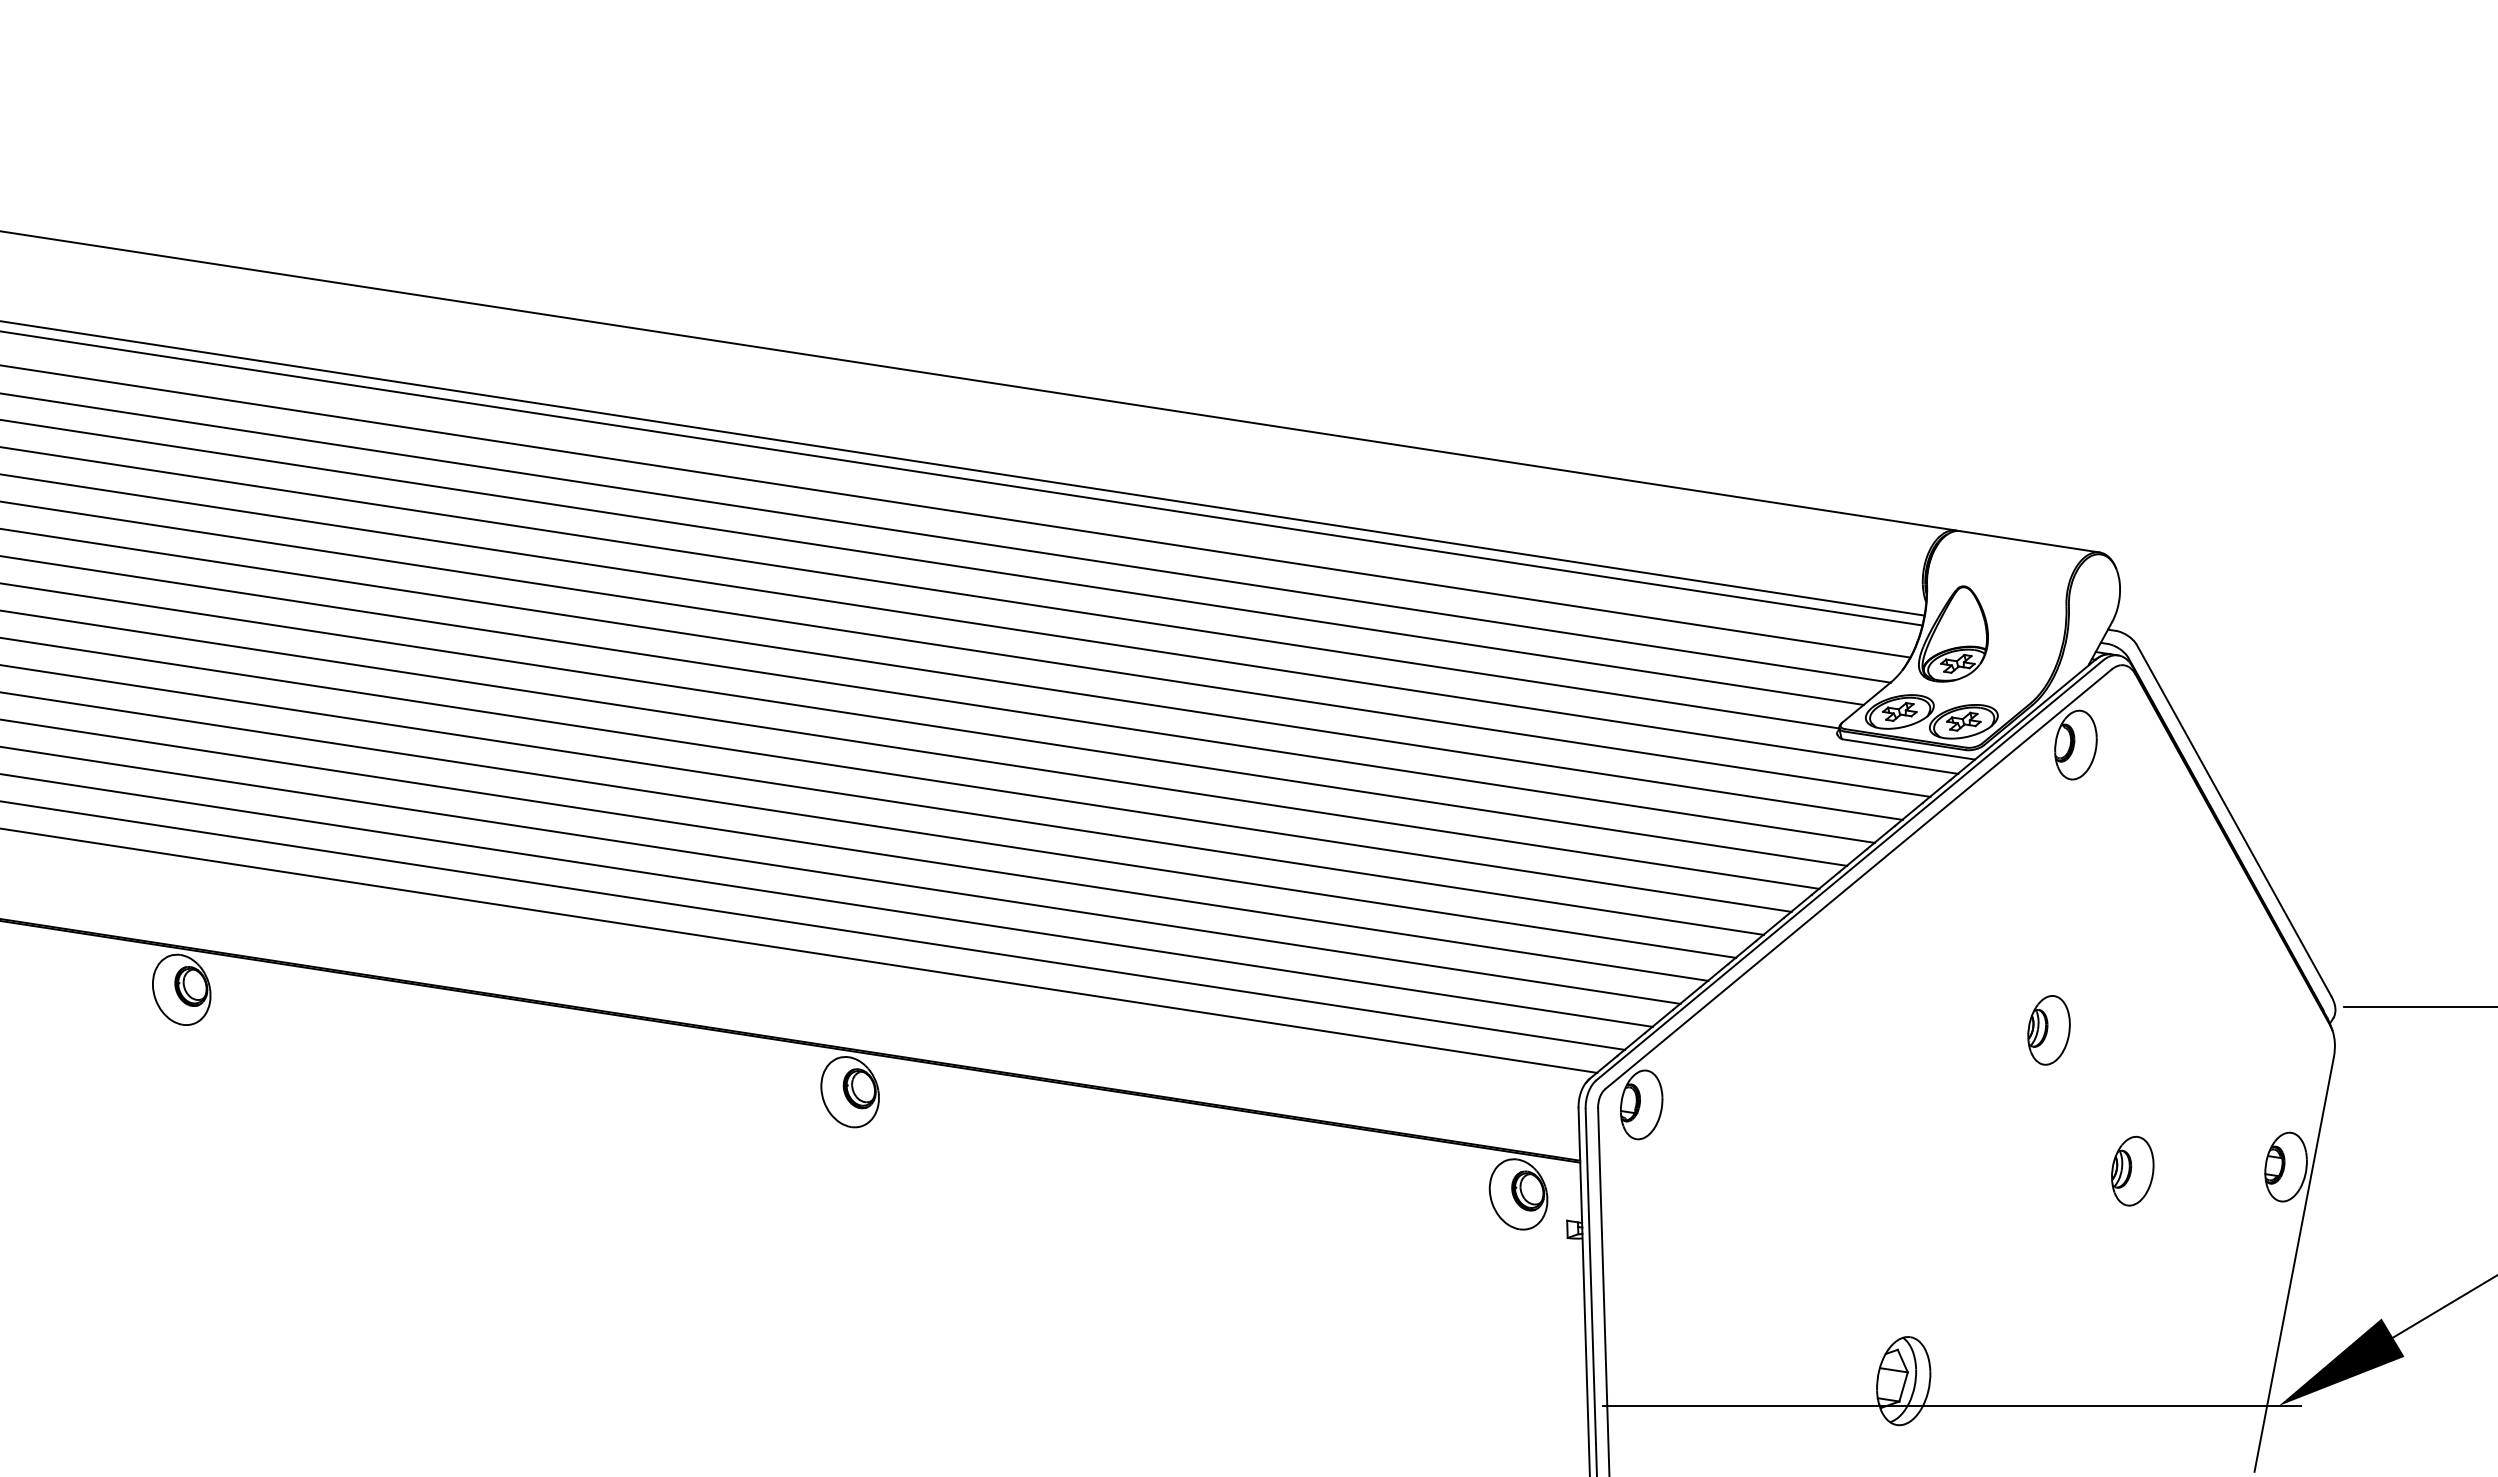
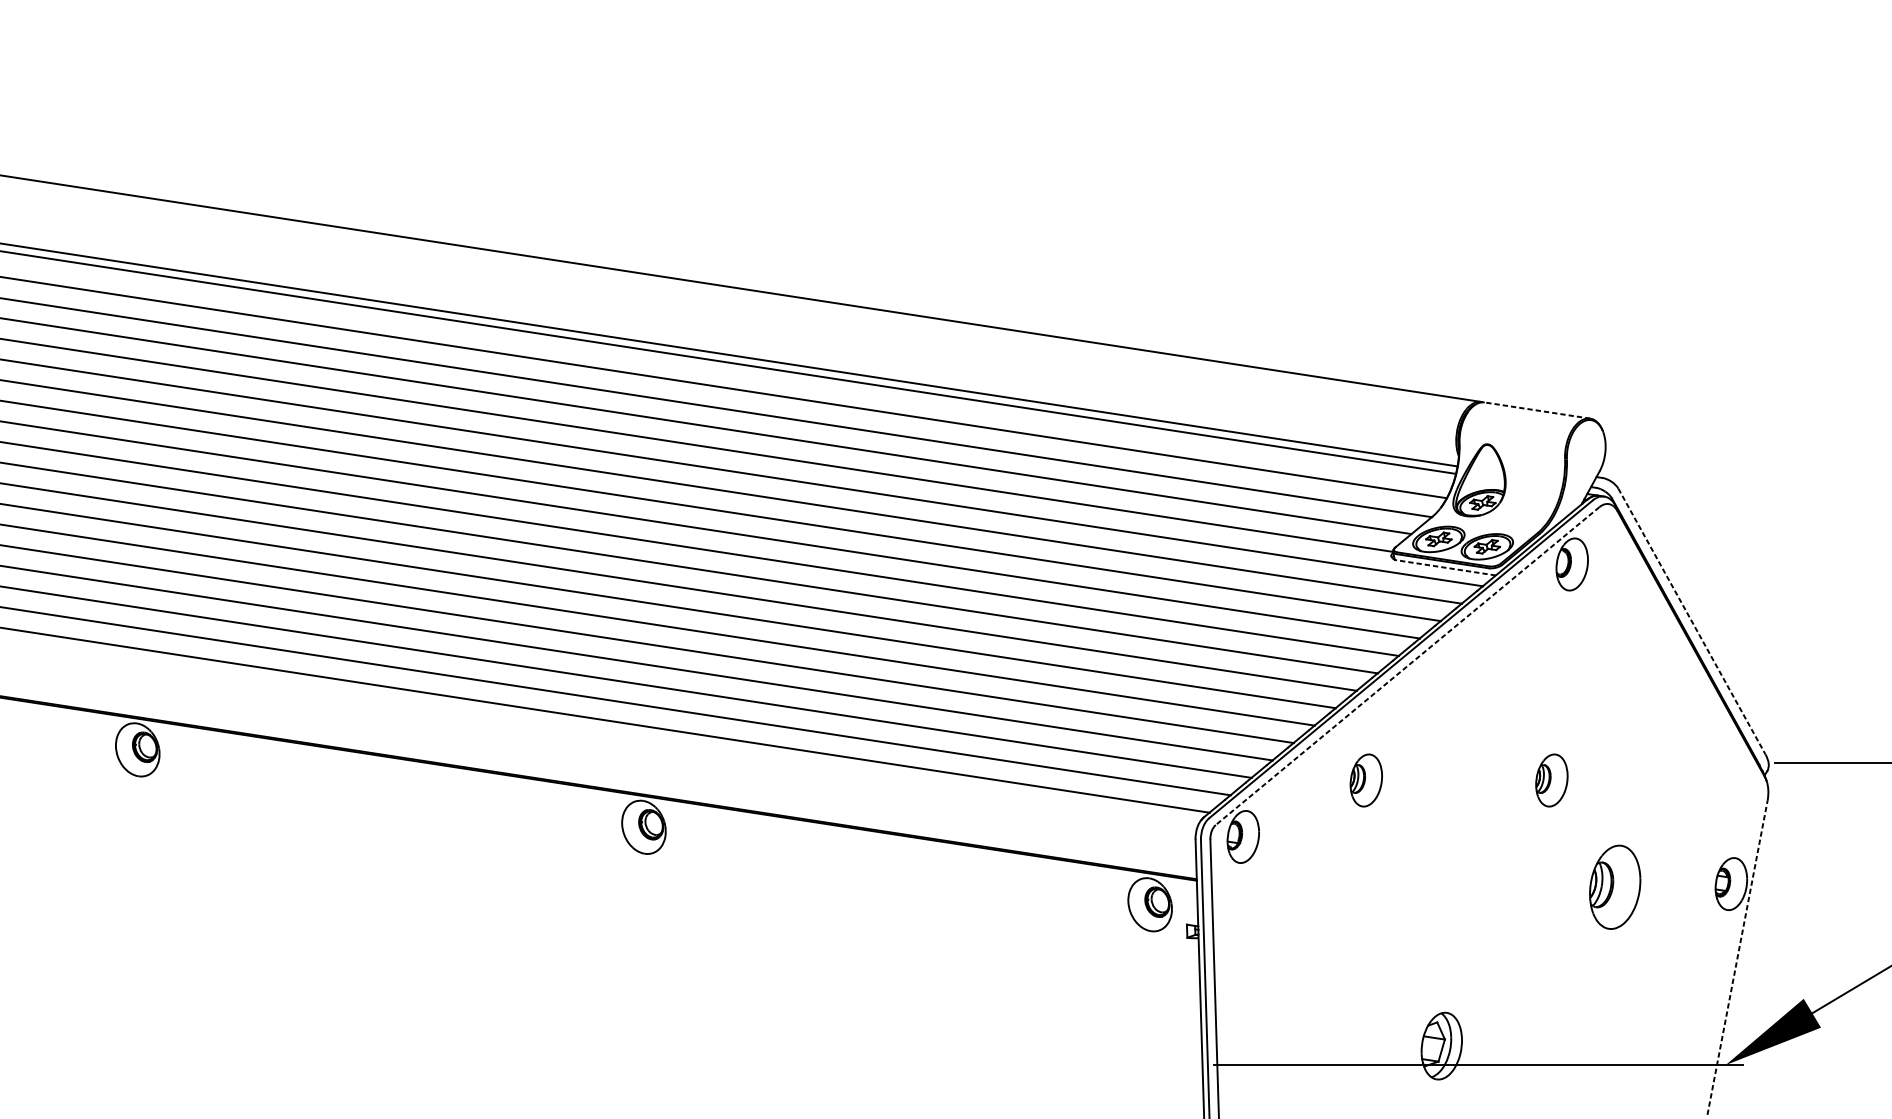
line: (2030, 541) -> (1537, 410), solid -> dashed
line: (1909, 749) -> (1446, 567), solid -> dashed
line: (2234, 820) -> (1692, 621), solid -> dashed
line: (1858, 879) -> (1407, 666), solid -> dashed
part: (1803, 1030) -> (1365, 780), added
part: (2132, 1170) -> (1615, 886), size x1.6
line: (2294, 1264) -> (1737, 957), solid -> dashed

